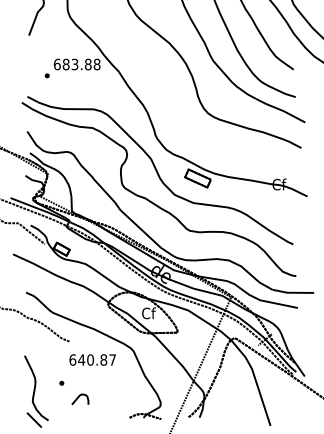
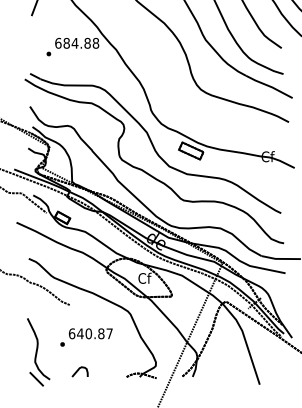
text: (74, 64) -> (74, 43), 683.88 -> 684.88
text: (92, 359) -> (90, 333), moved
curve: (79, 397) -> (79, 370), moved

